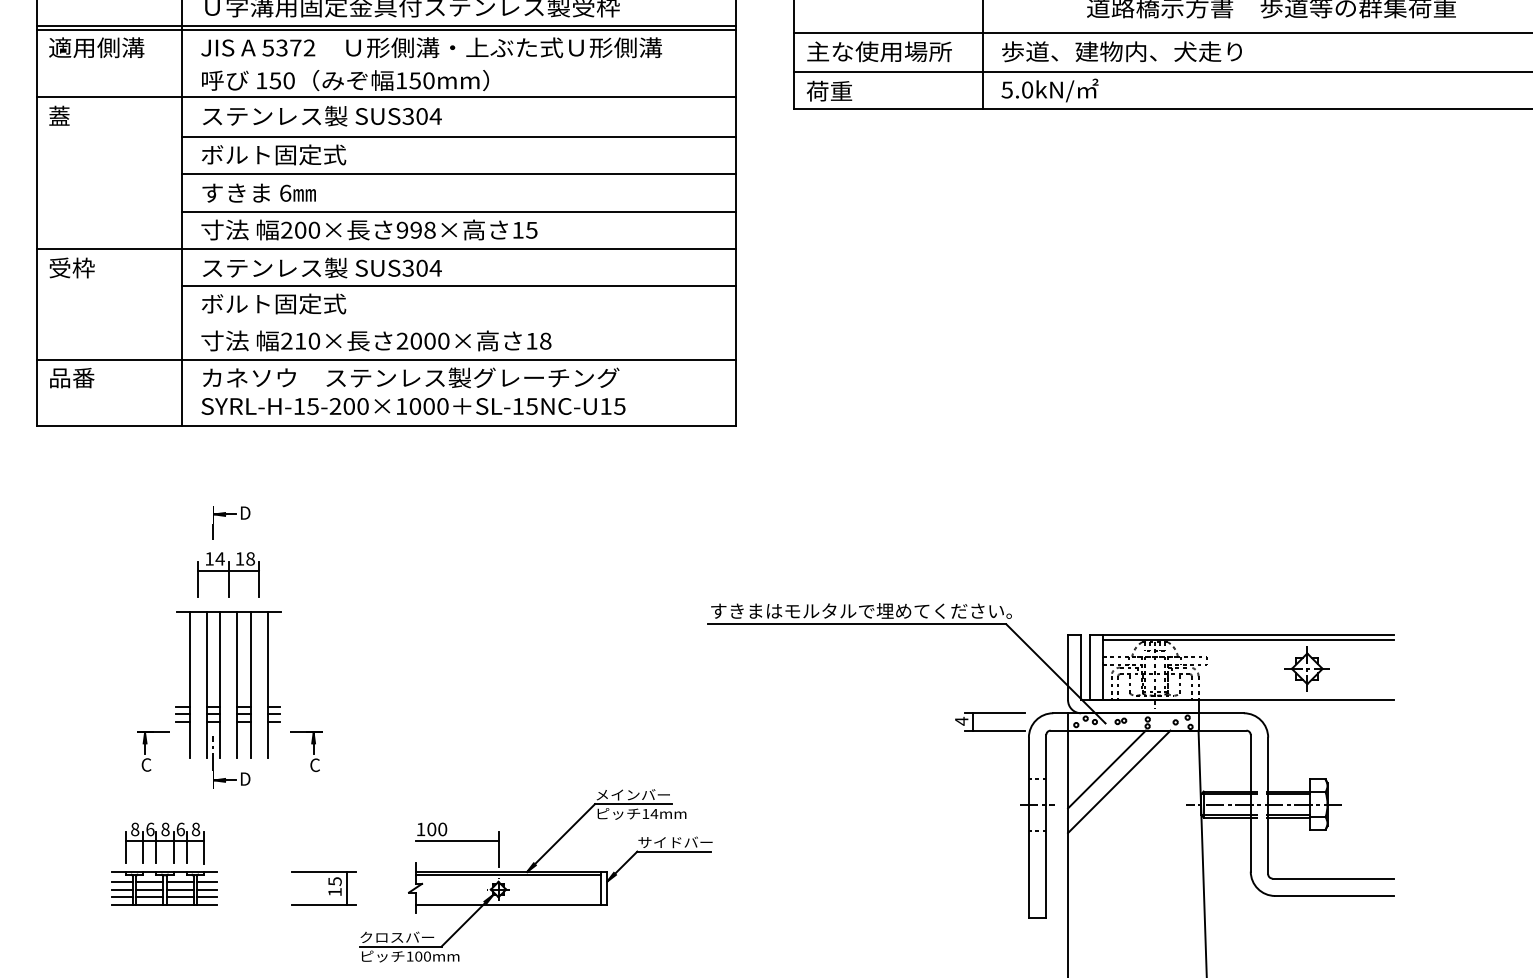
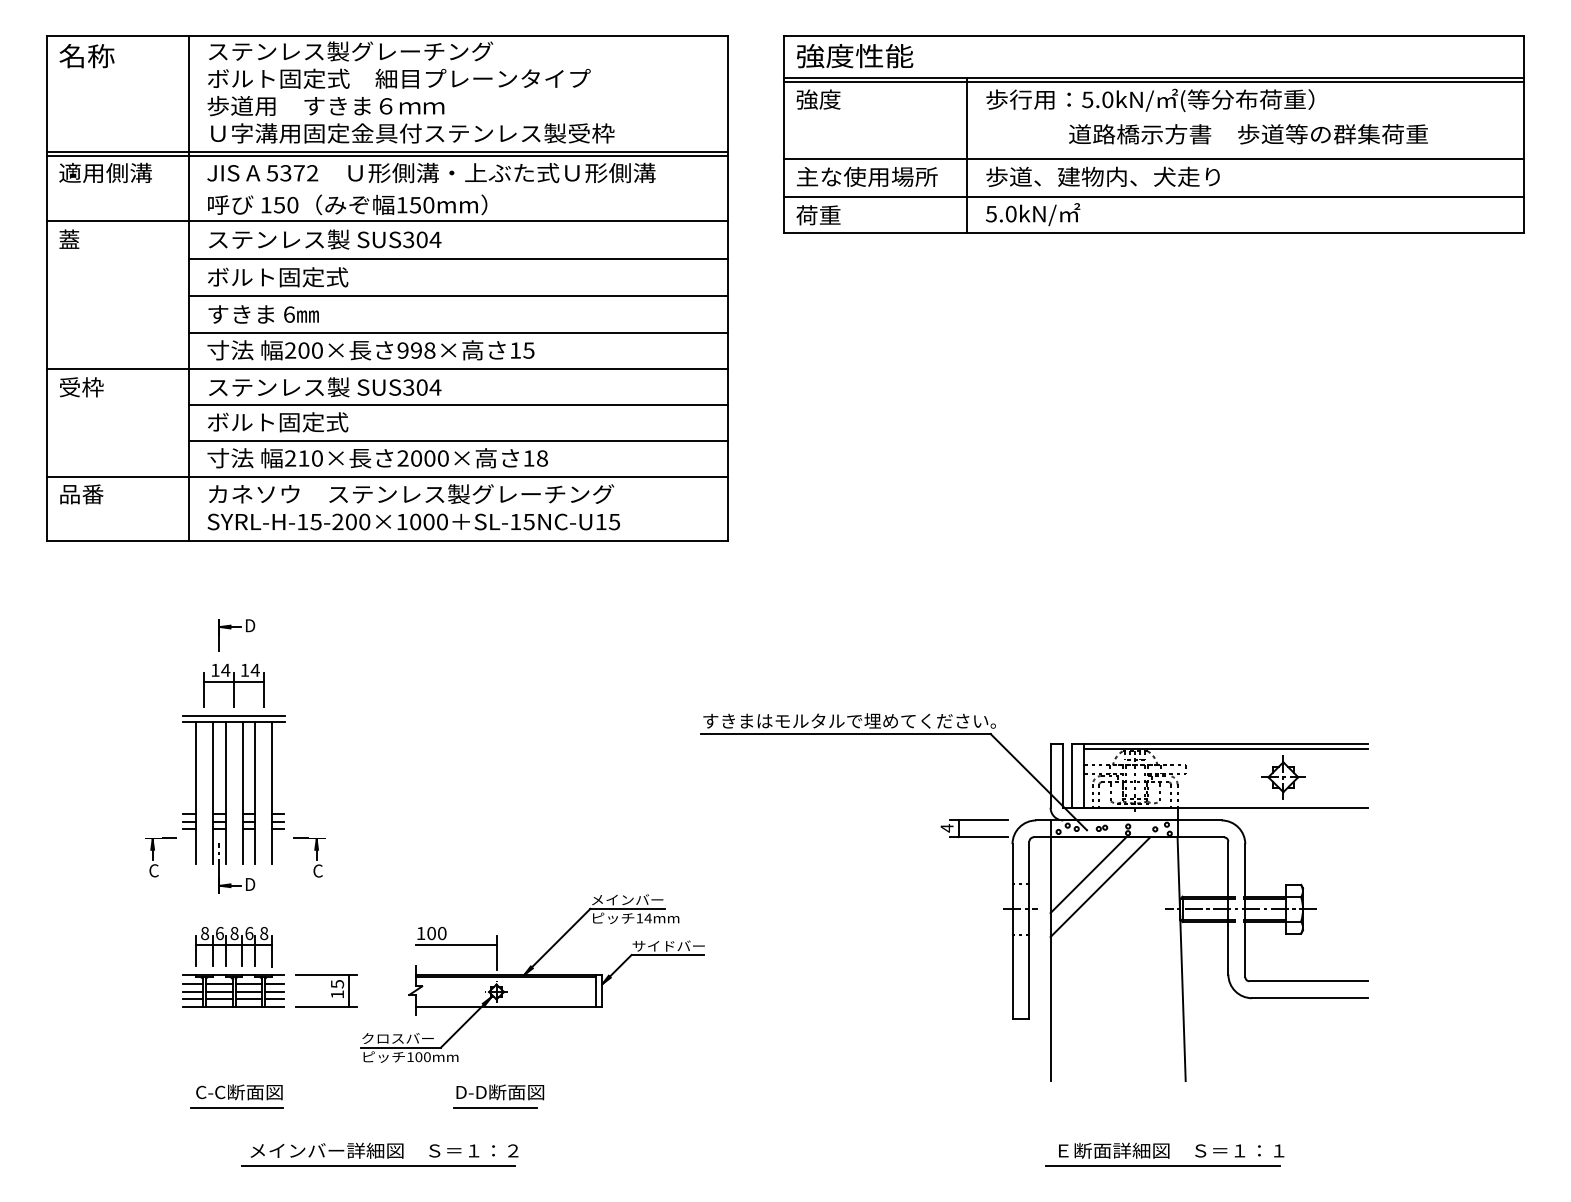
line: (459, 323) -> (458, 441), added
text: (249, 558) -> (254, 669), 18 -> 14
line: (228, 605) -> (233, 715), added
part: (164, 871) -> (233, 974), moved

